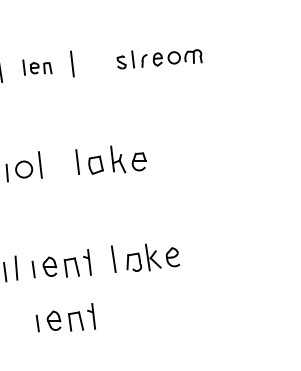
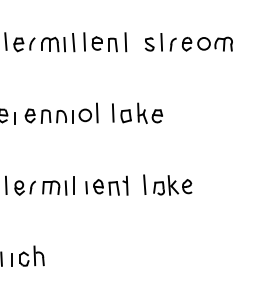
part: (159, 57) -> (188, 42), size x1.43
part: (37, 67) -> (100, 42), size x1.67
part: (111, 158) -> (137, 112), moved
part: (65, 318) -> (106, 224), removed

